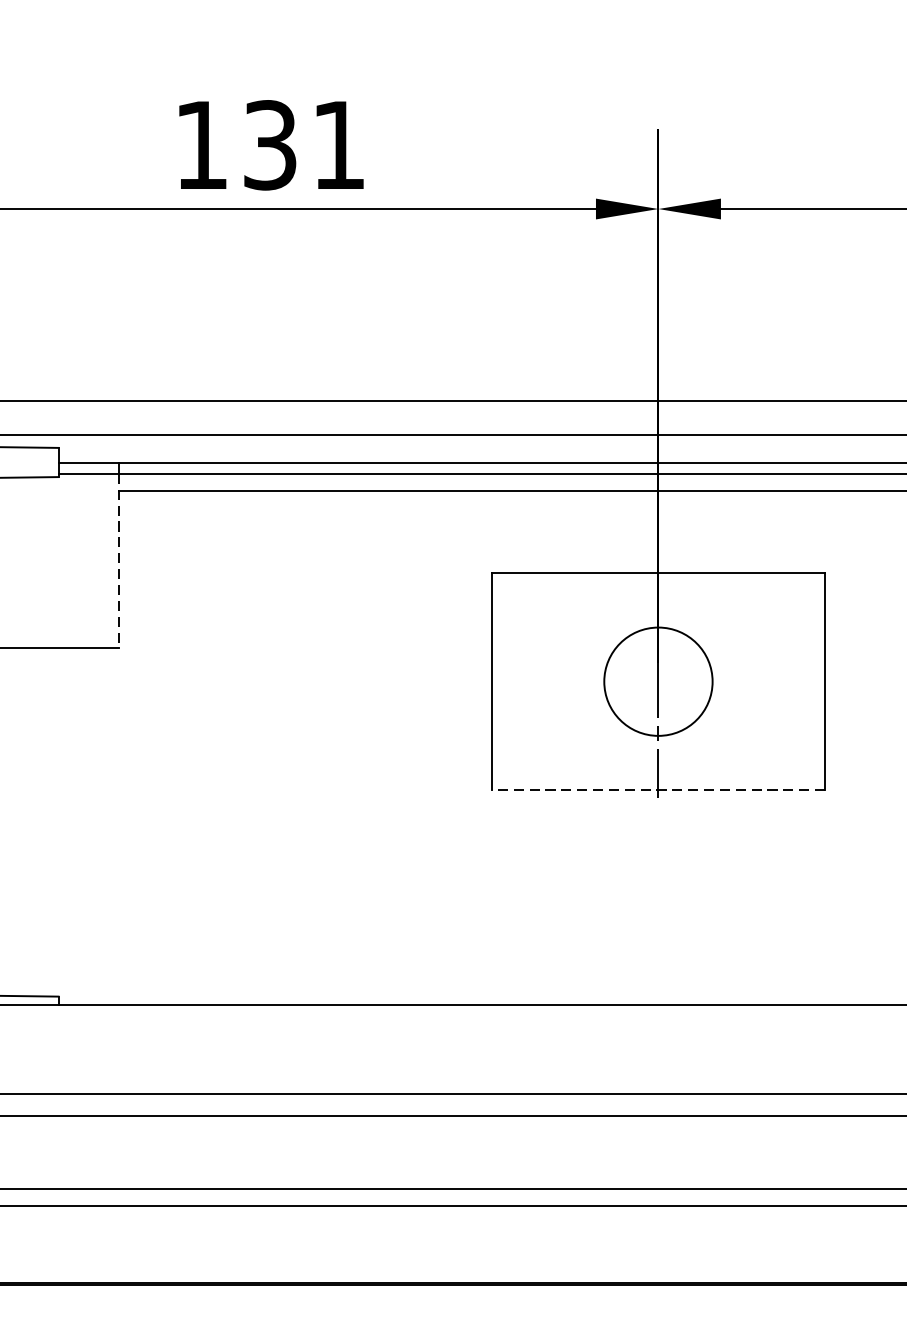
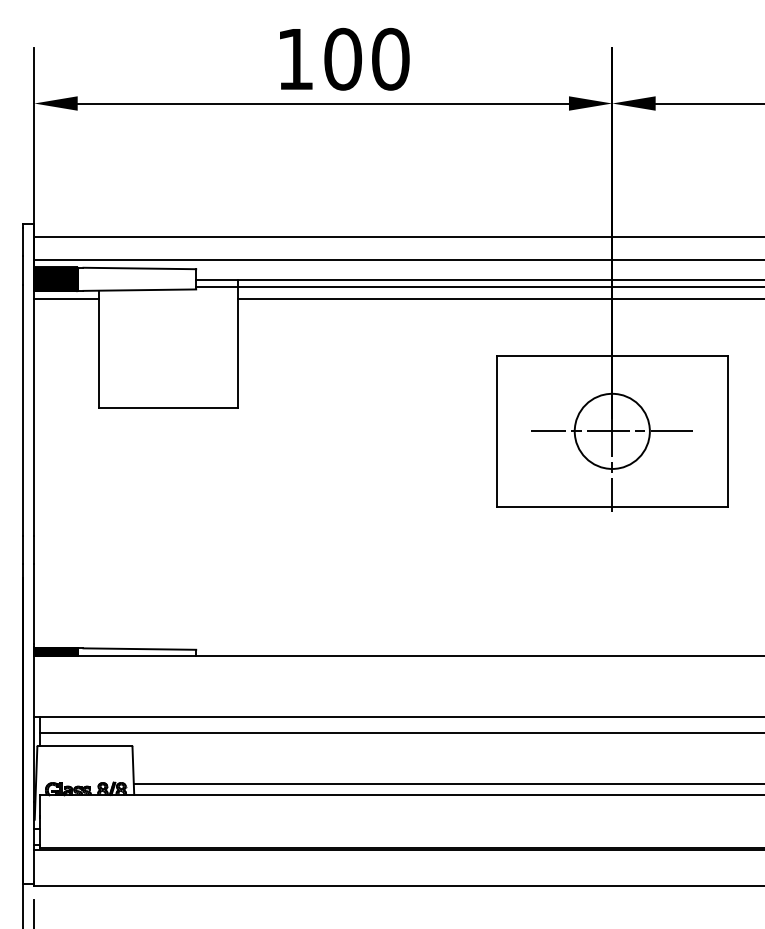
text: (304, 144) -> (366, 58), 131 -> 100
line: (119, 562) -> (238, 348), dashed -> solid
line: (658, 681) -> (612, 431), added
line: (658, 790) -> (612, 506), dashed -> solid

